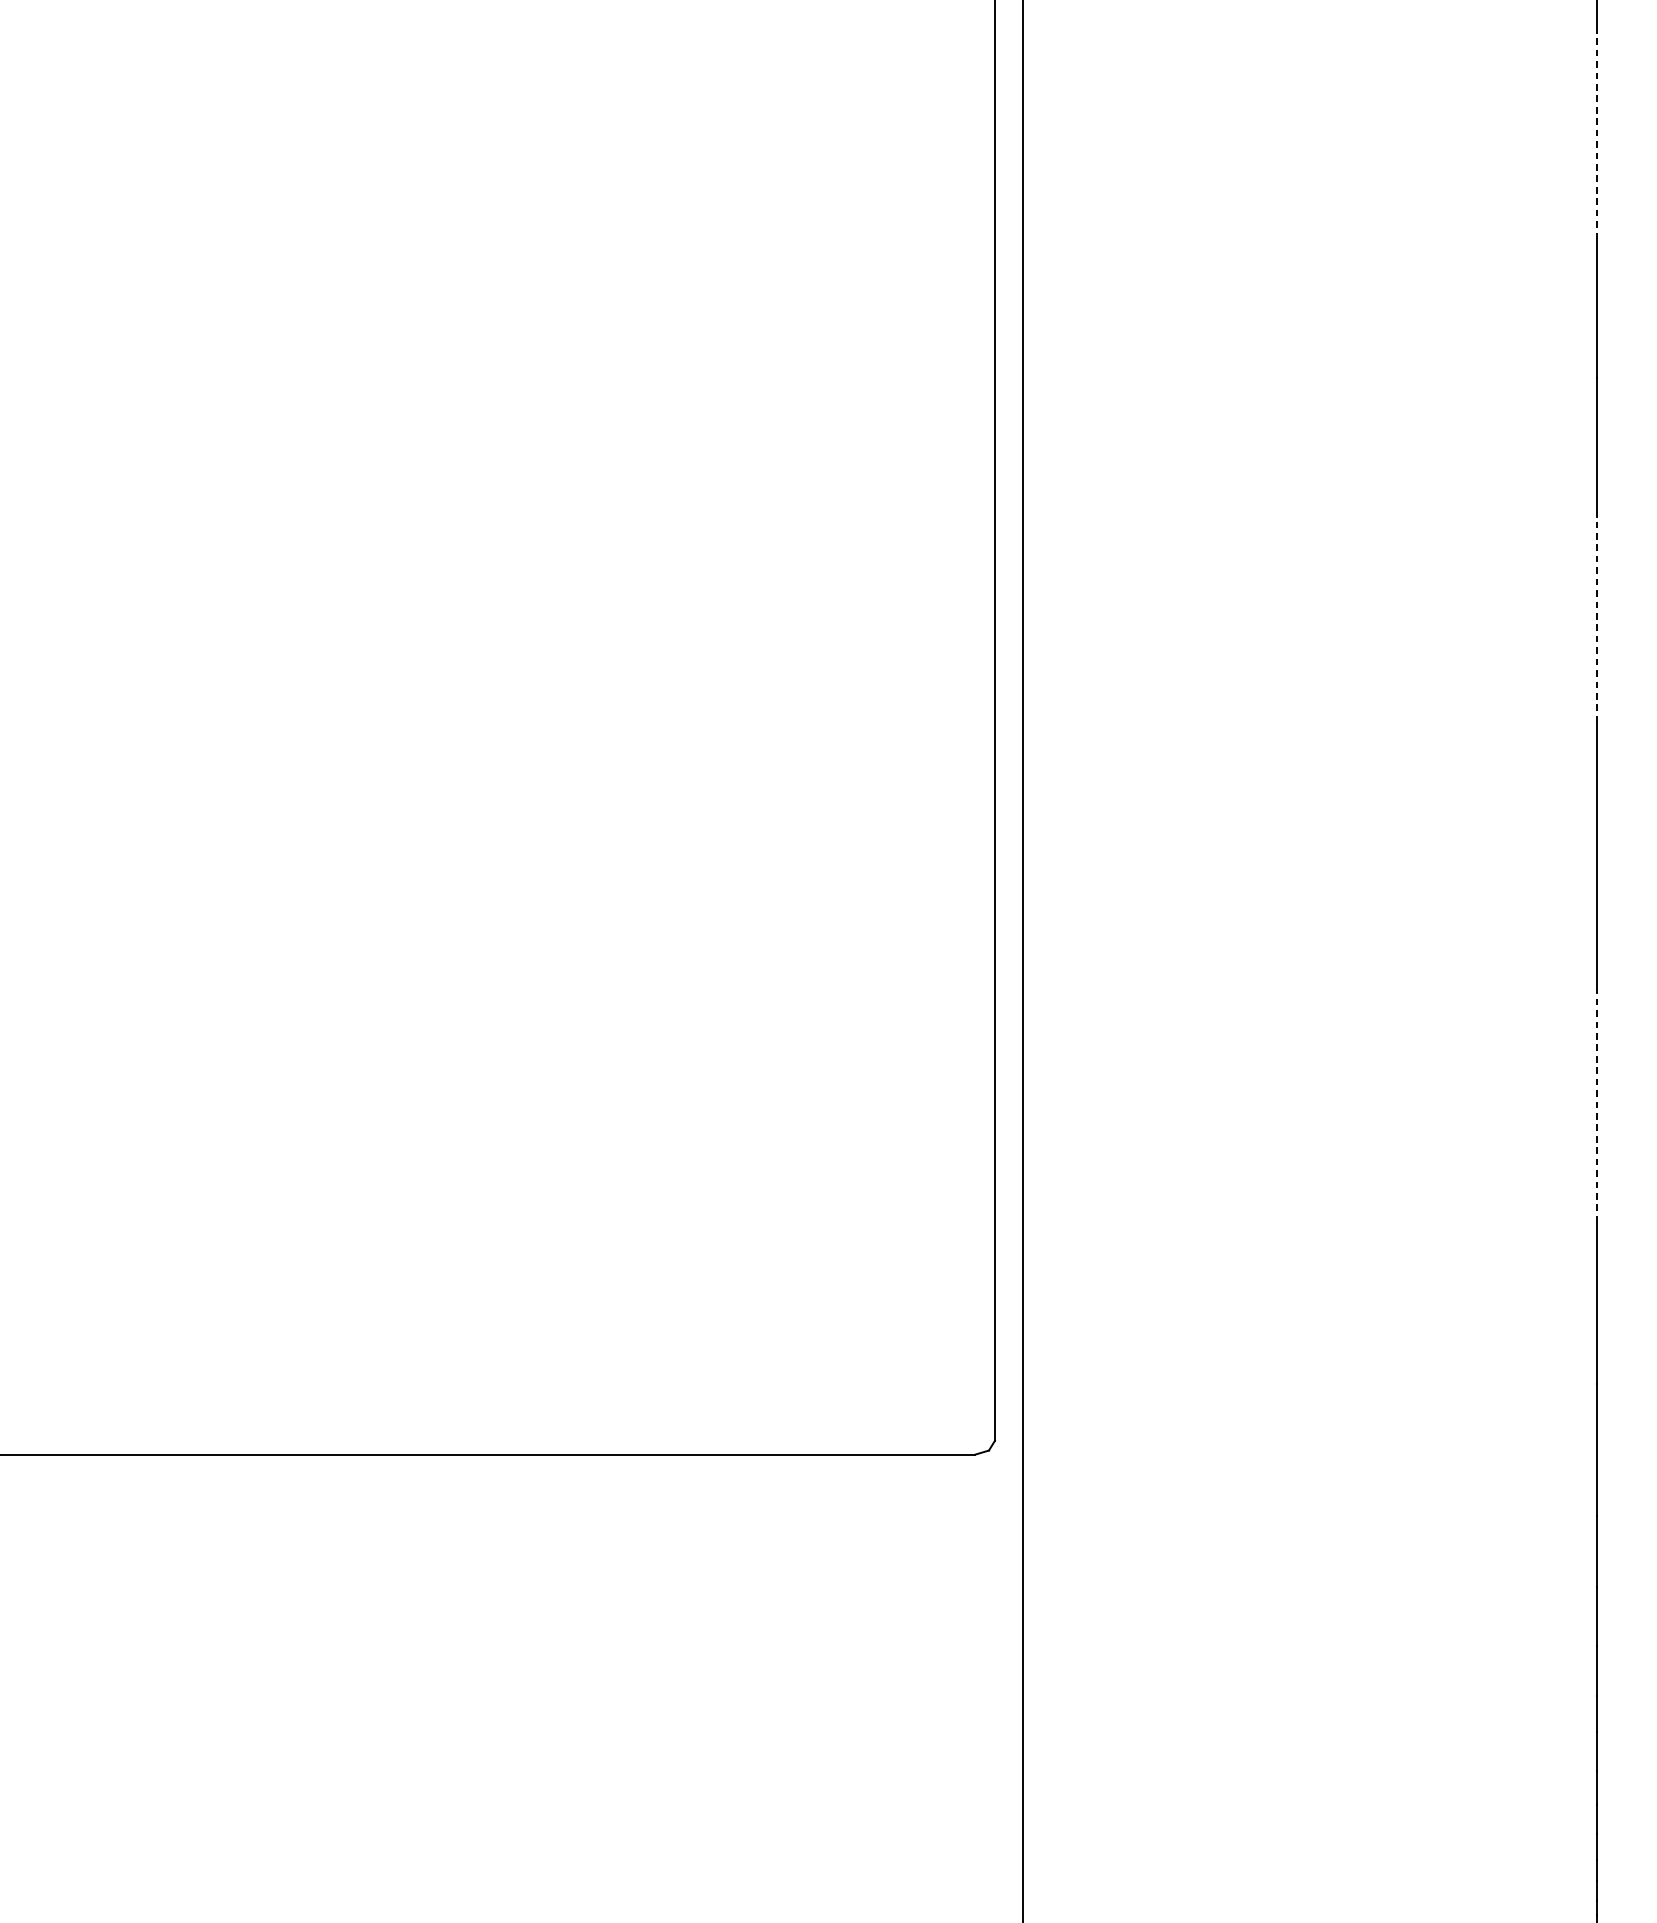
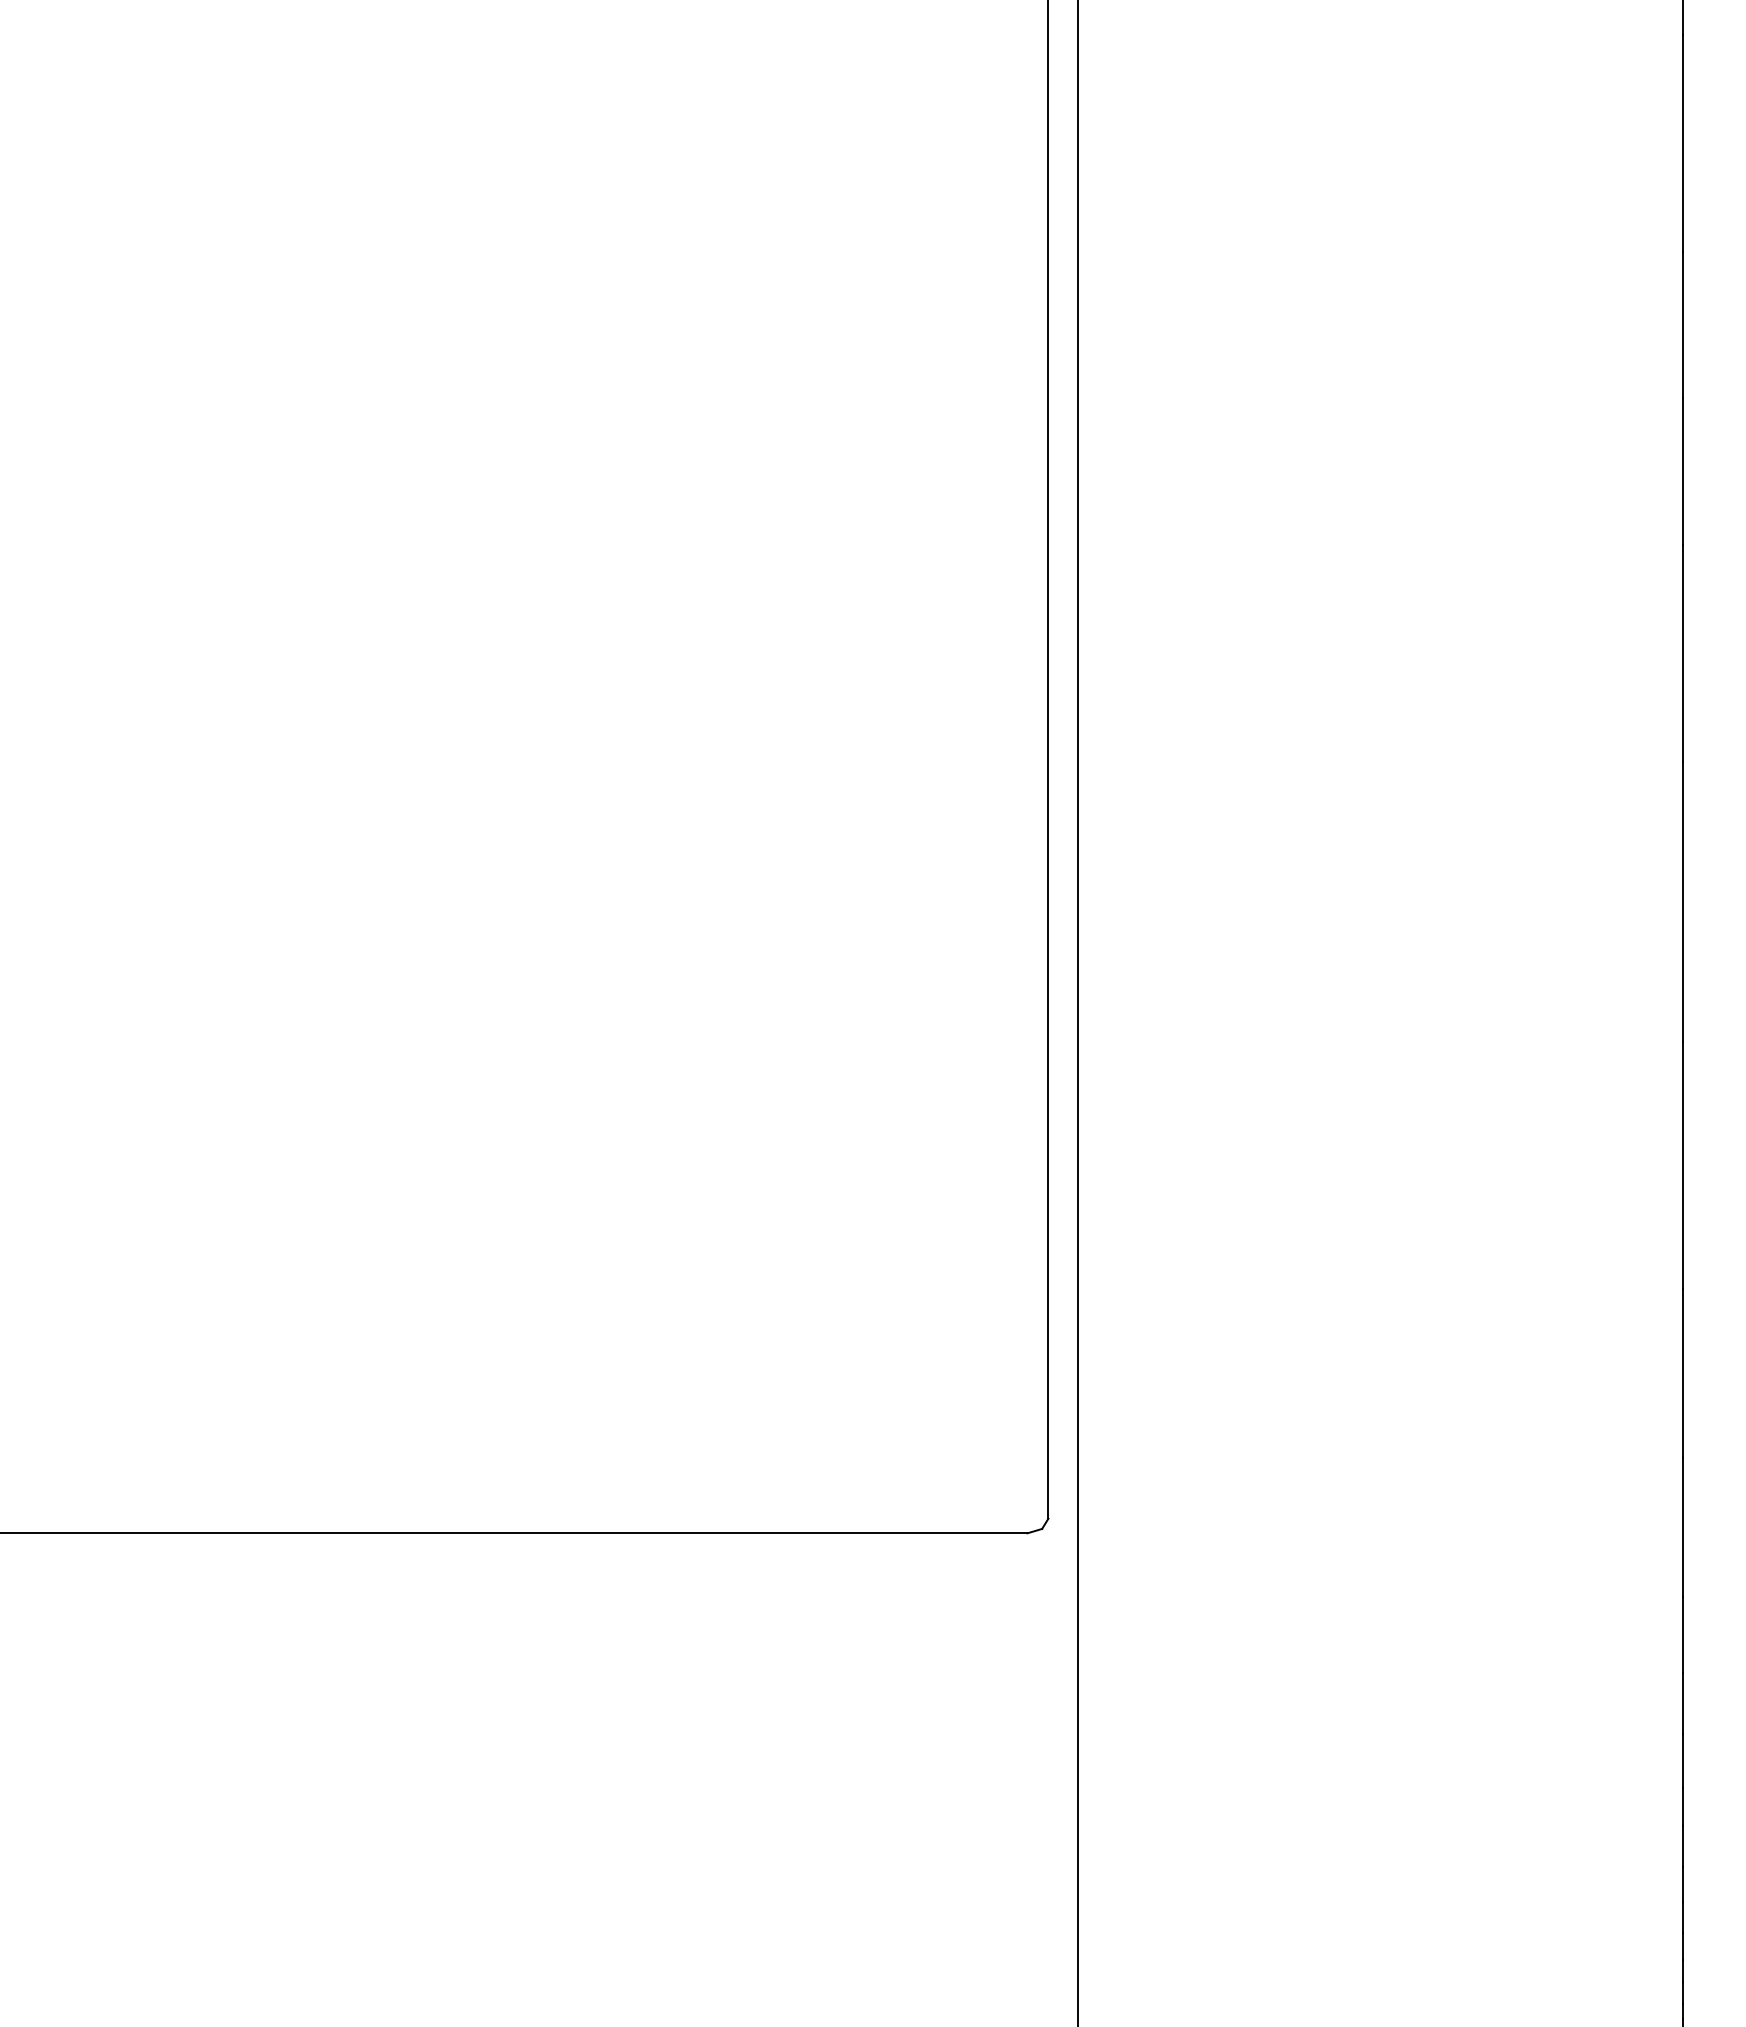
line: (1597, 136) -> (1683, 143), dashed -> solid
line: (1597, 618) -> (1683, 652), dashed -> solid
line: (1597, 1105) -> (1683, 1165), dashed -> solid

